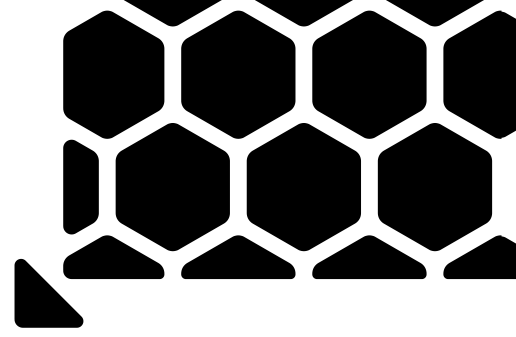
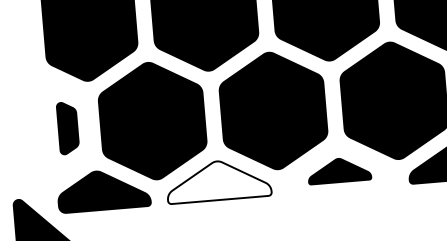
part: (80, 186) -> (67, 127), size x0.6
part: (369, 256) -> (339, 169), size x0.6
fill: (238, 257) -> (218, 180), removed

